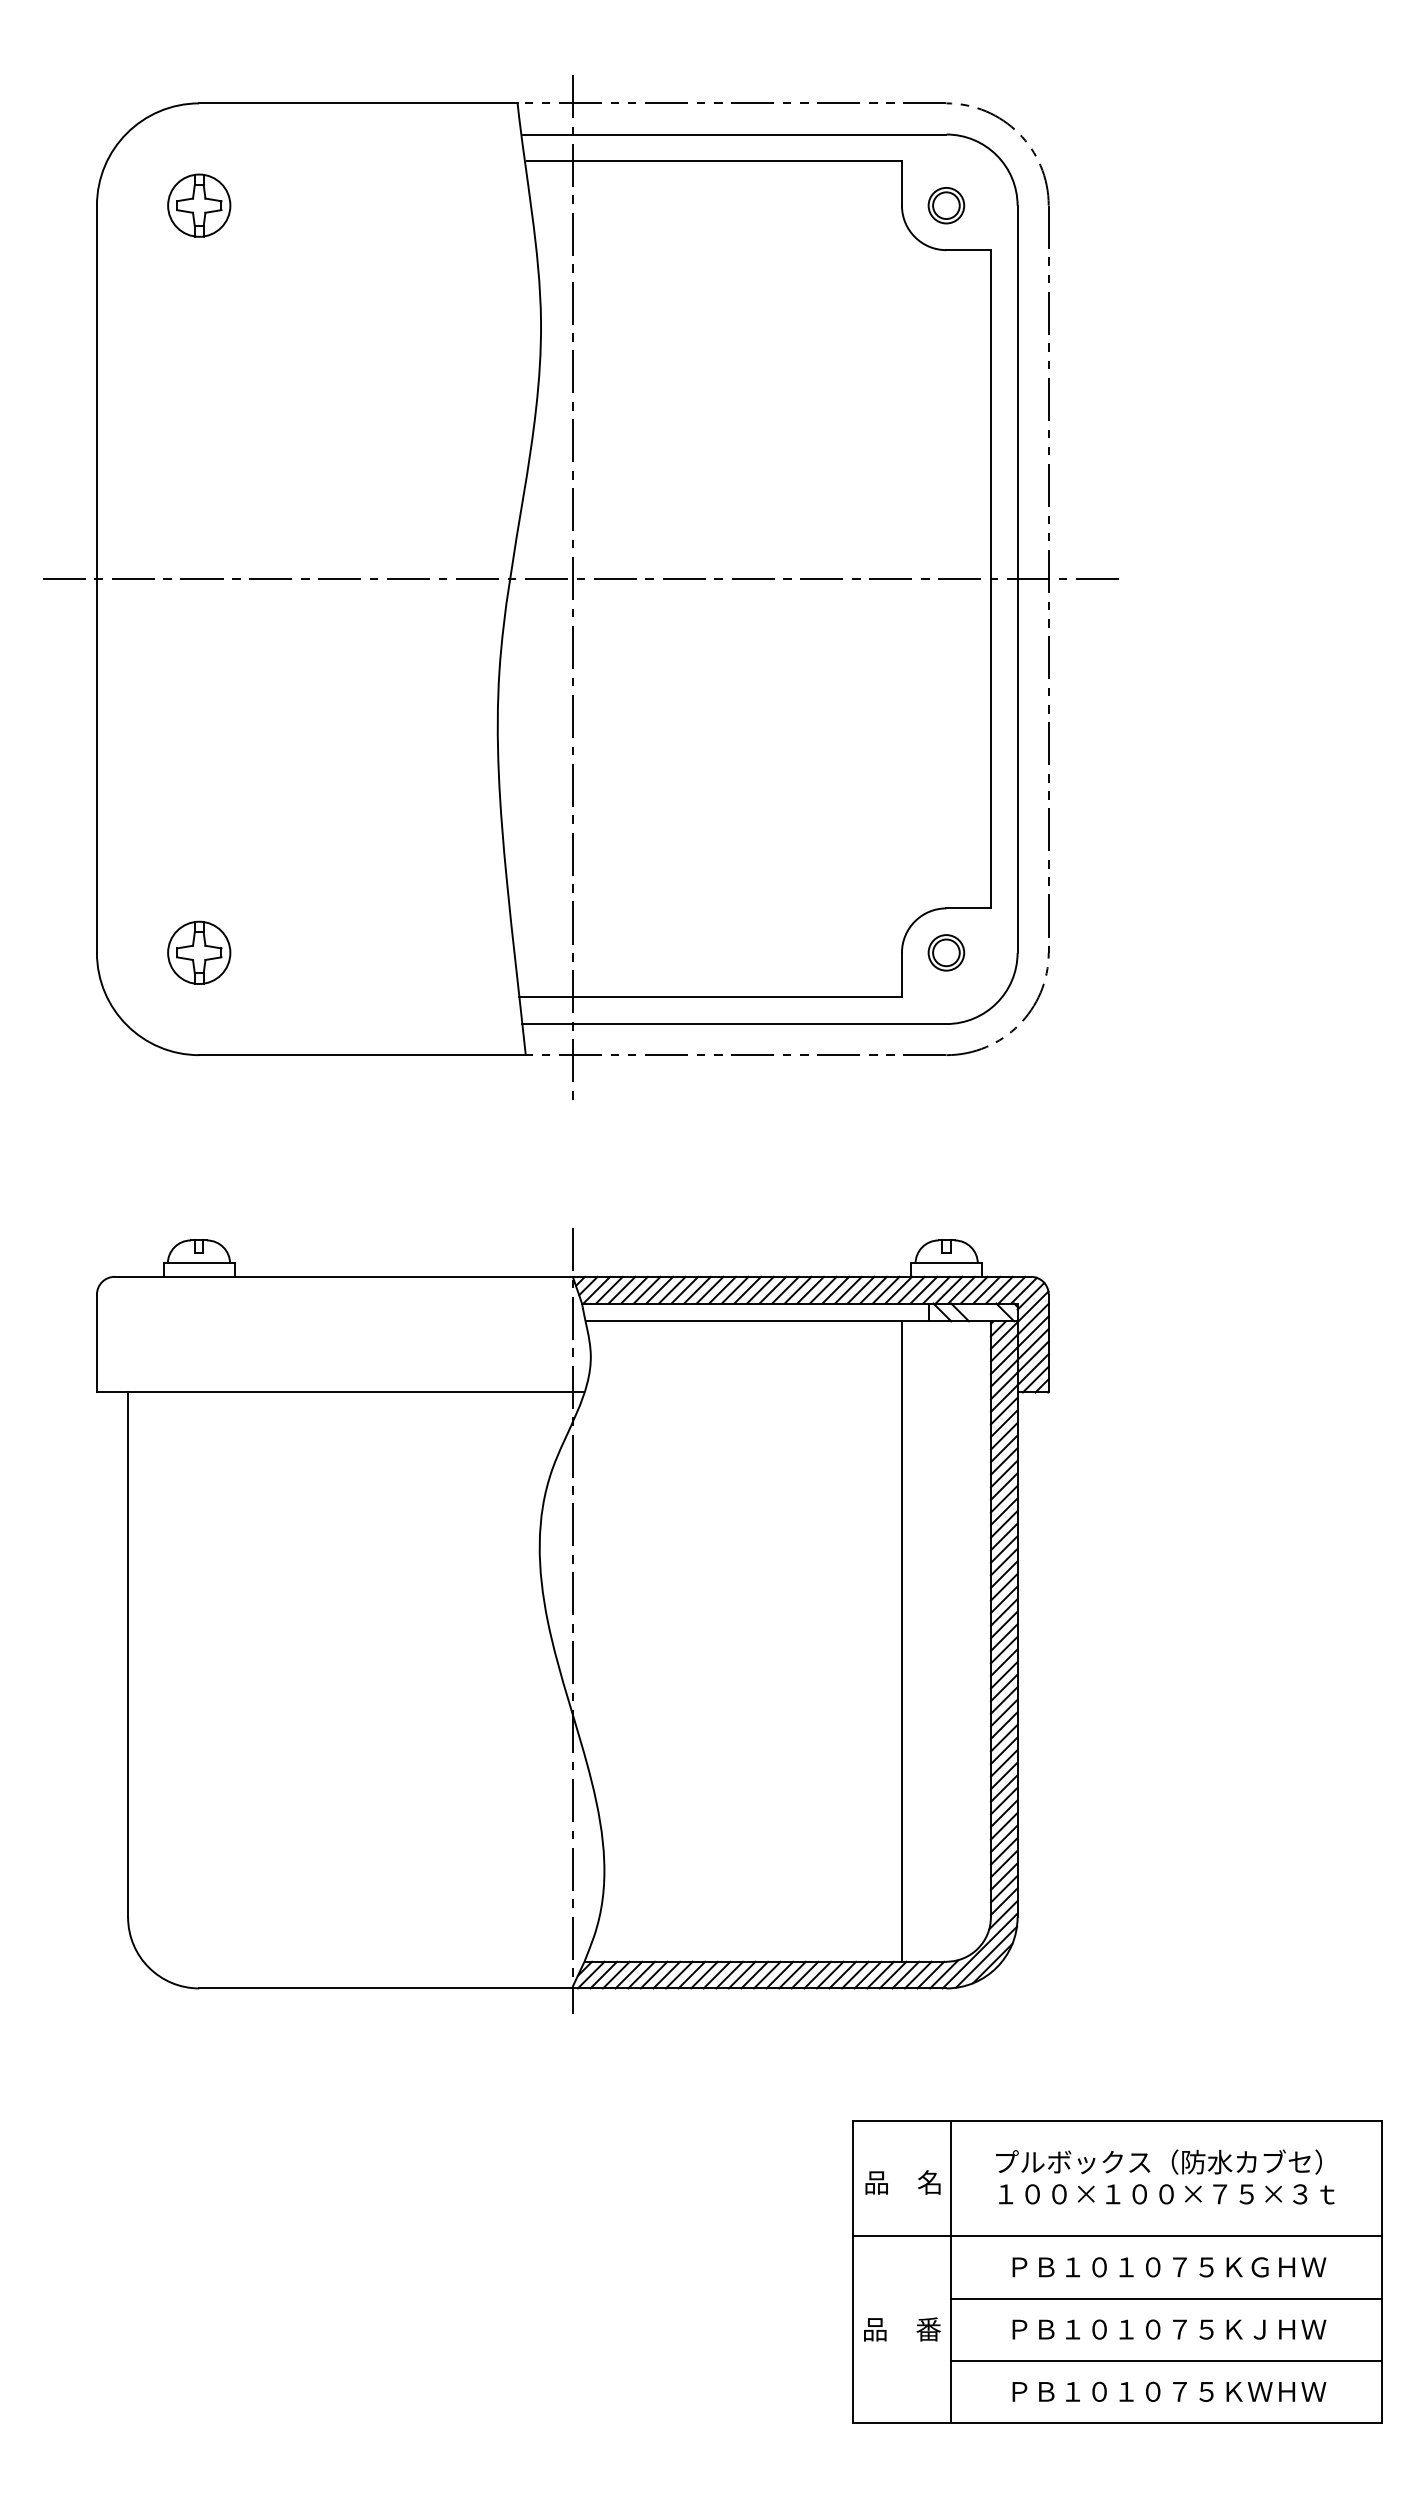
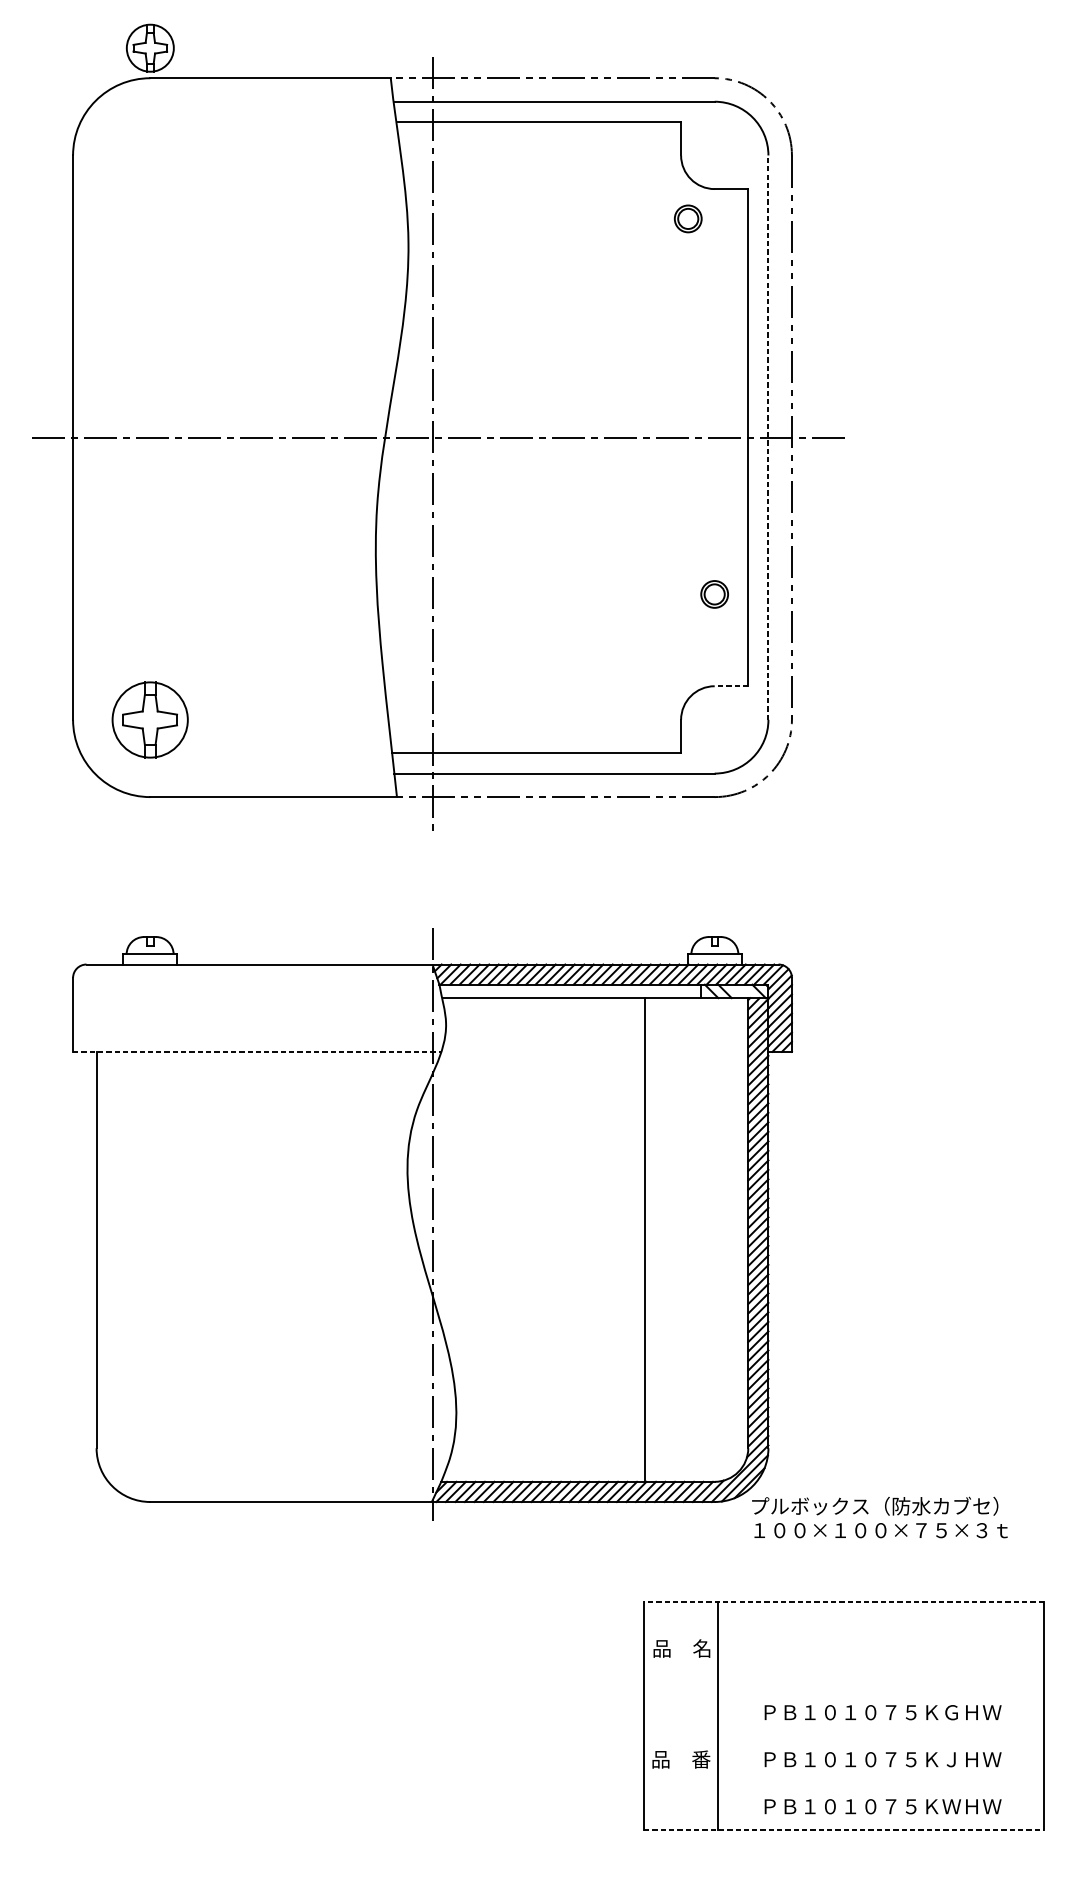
part: (199, 205) -> (150, 48), moved
part: (946, 205) -> (688, 218), moved
line: (1017, 579) -> (768, 437), solid -> dashed
line: (968, 908) -> (731, 686), solid -> dashed
part: (199, 952) -> (150, 719), size x1.6
part: (946, 952) -> (714, 594), moved
line: (340, 1392) -> (257, 1051), solid -> dashed
line: (901, 1641) -> (644, 1239), moved
line: (1117, 2120) -> (843, 1601), solid -> dashed
text: (1165, 2176) -> (880, 1517), moved
line: (1117, 2236) -> (843, 1689), removed
line: (1166, 2298) -> (880, 1736), removed
line: (1166, 2360) -> (880, 1783), removed
line: (1117, 2423) -> (843, 1830), solid -> dashed

